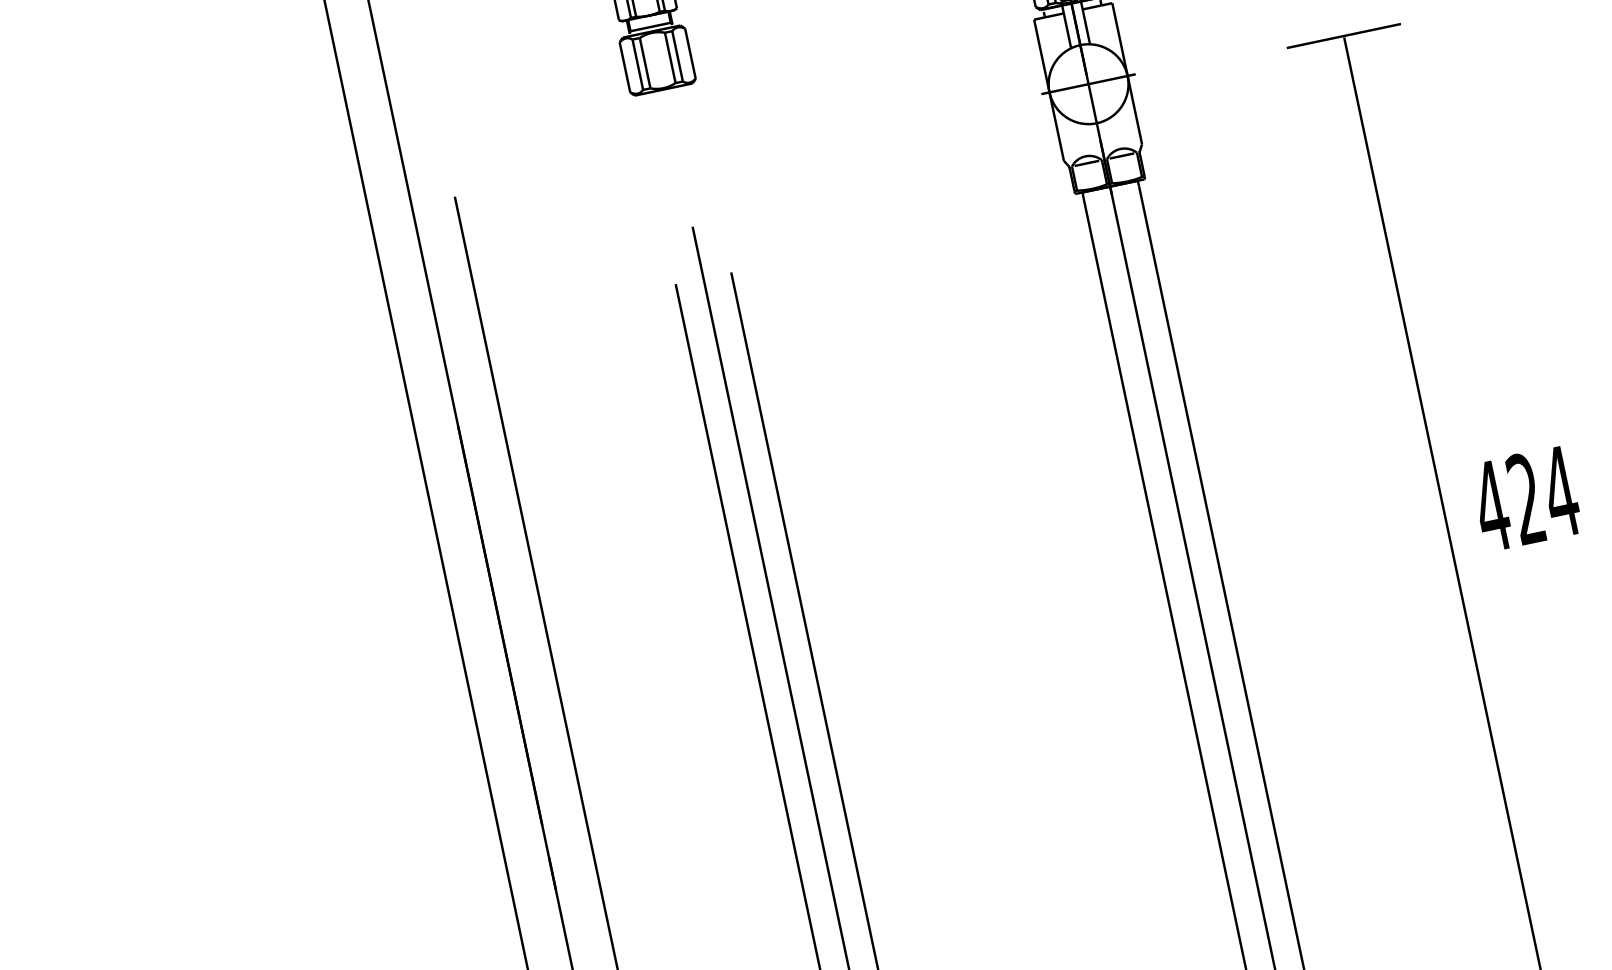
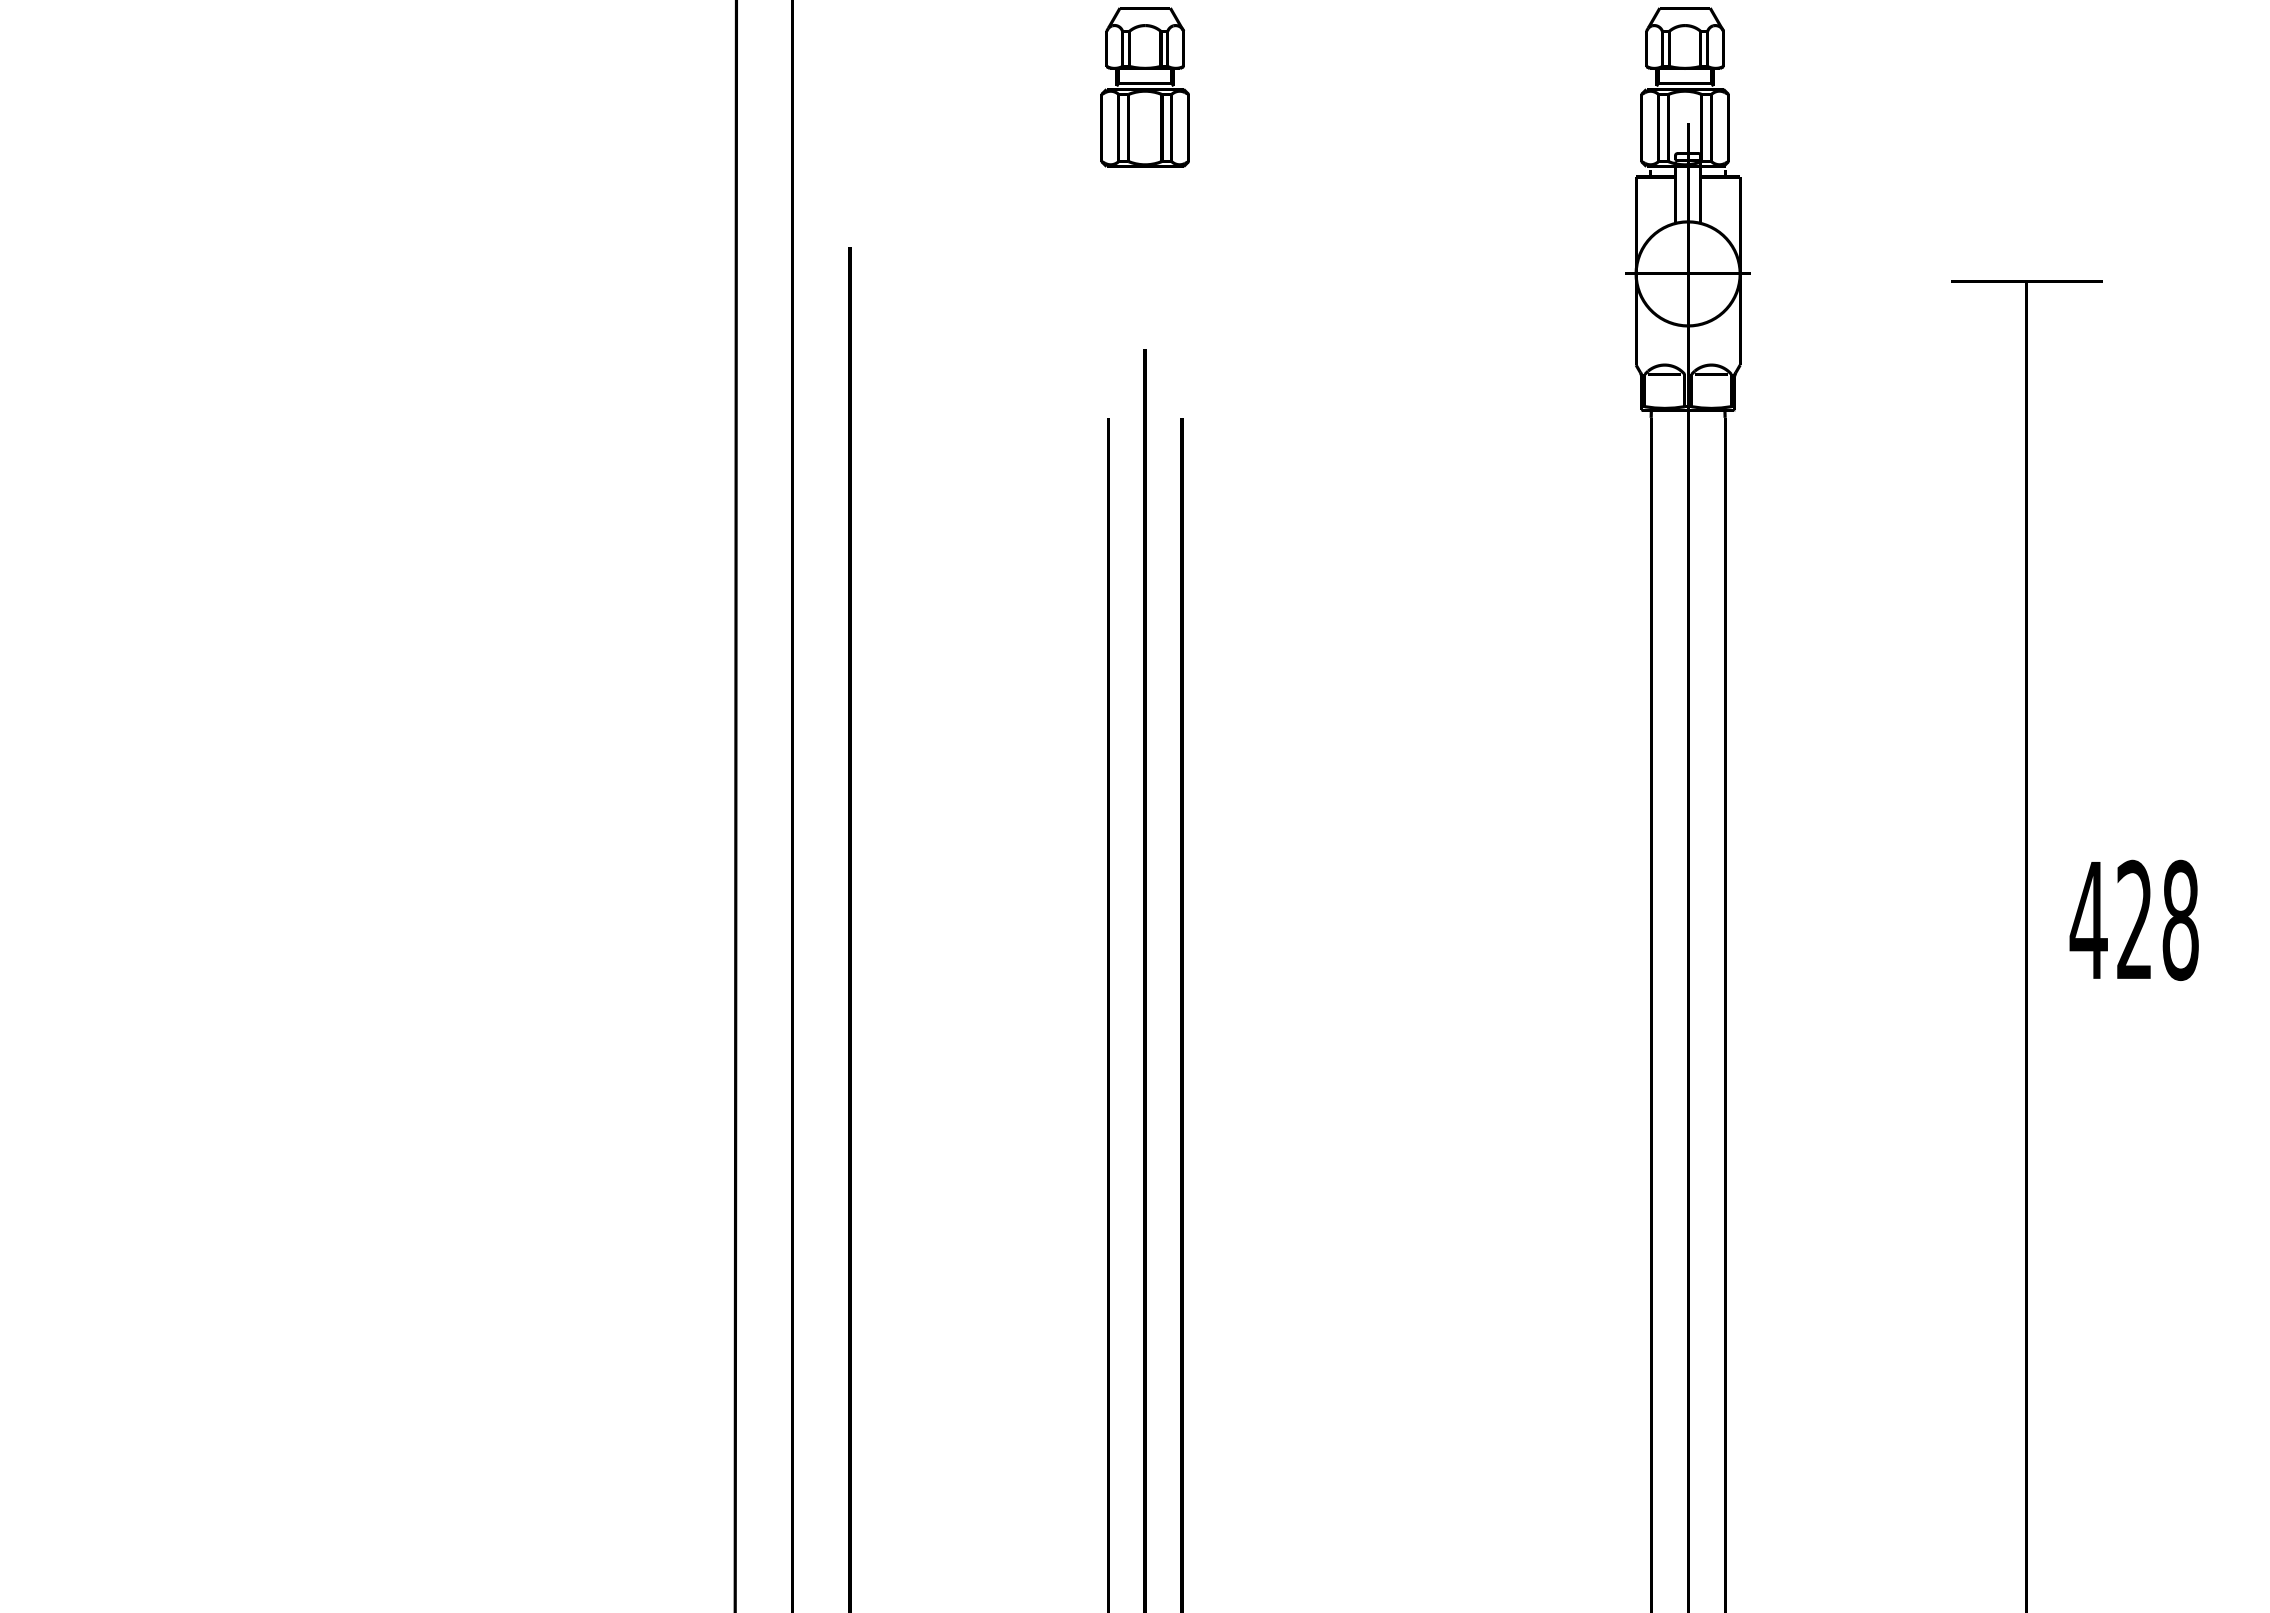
text: (1560, 491) -> (2180, 920), 424 -> 428

